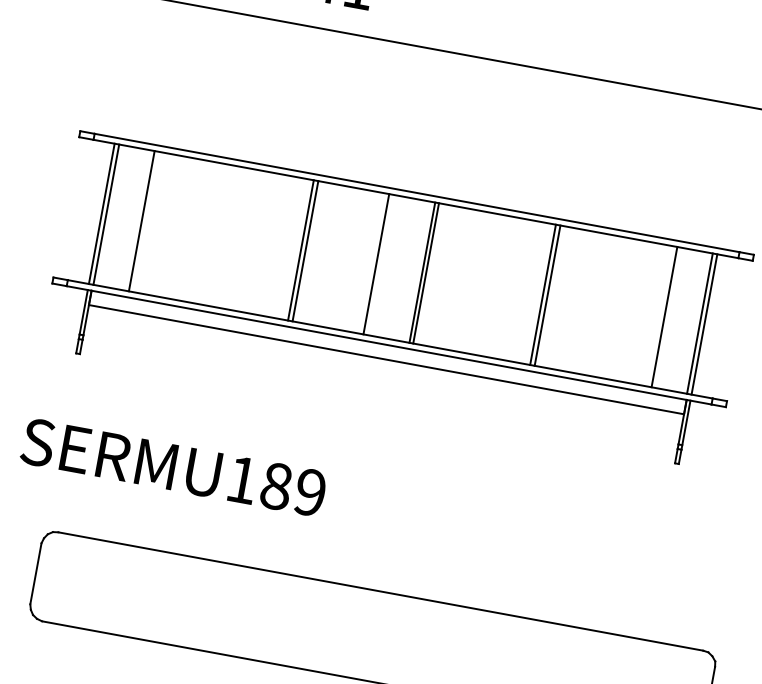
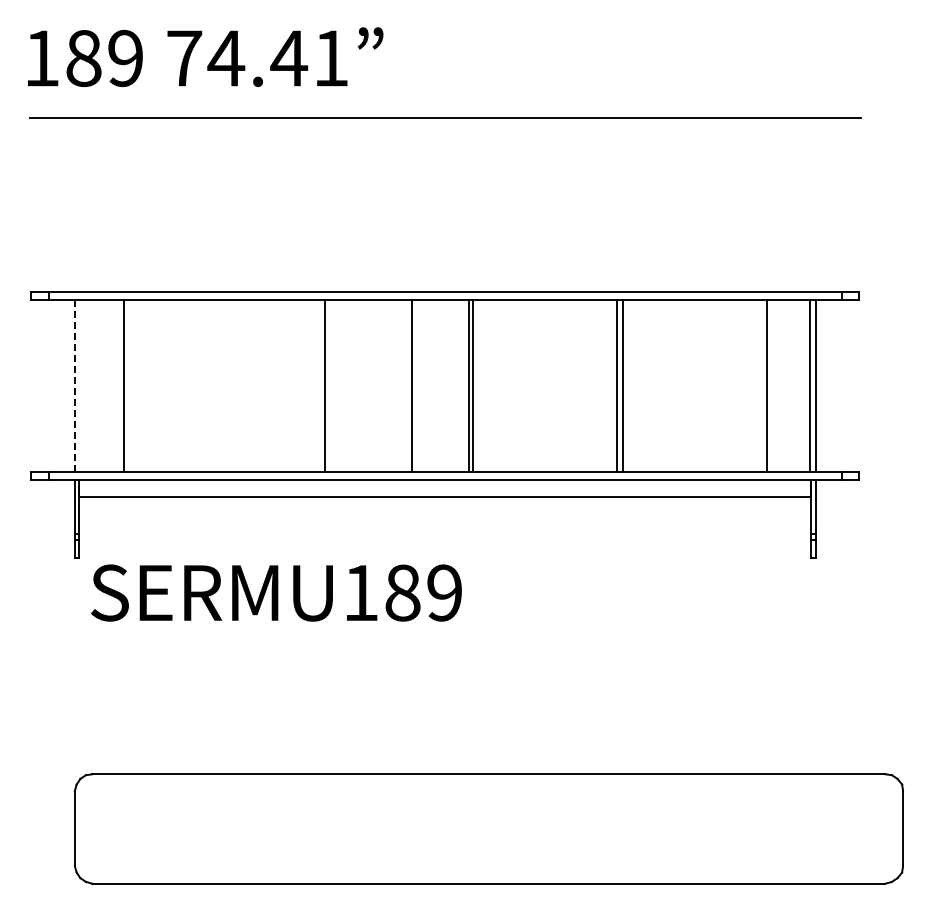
line: (101, 213) -> (74, 385), solid -> dashed
line: (106, 214) -> (80, 385), removed
line: (301, 250) -> (319, 385), removed
text: (173, 467) -> (276, 592), moved

